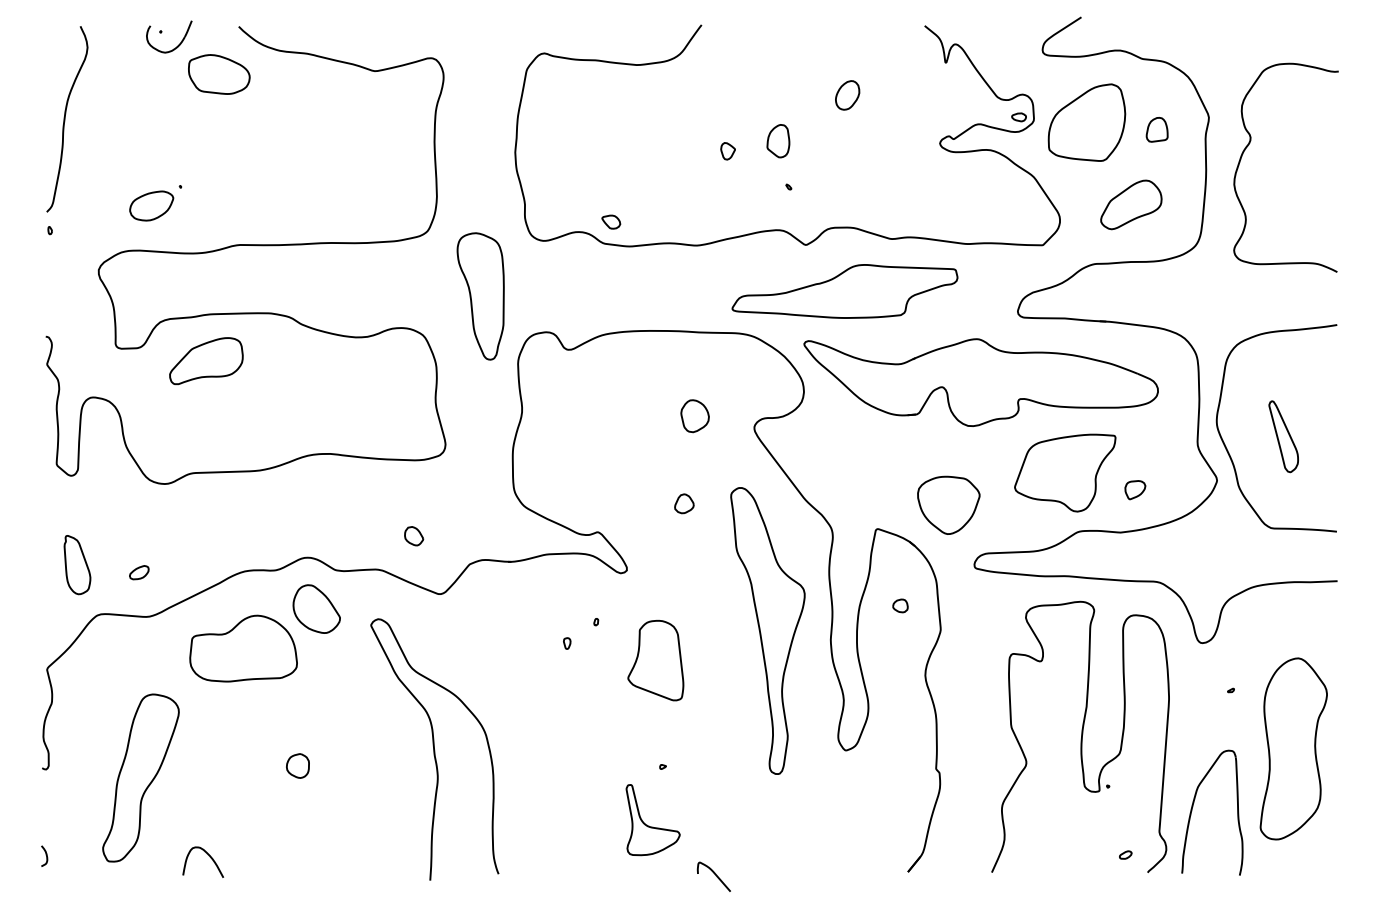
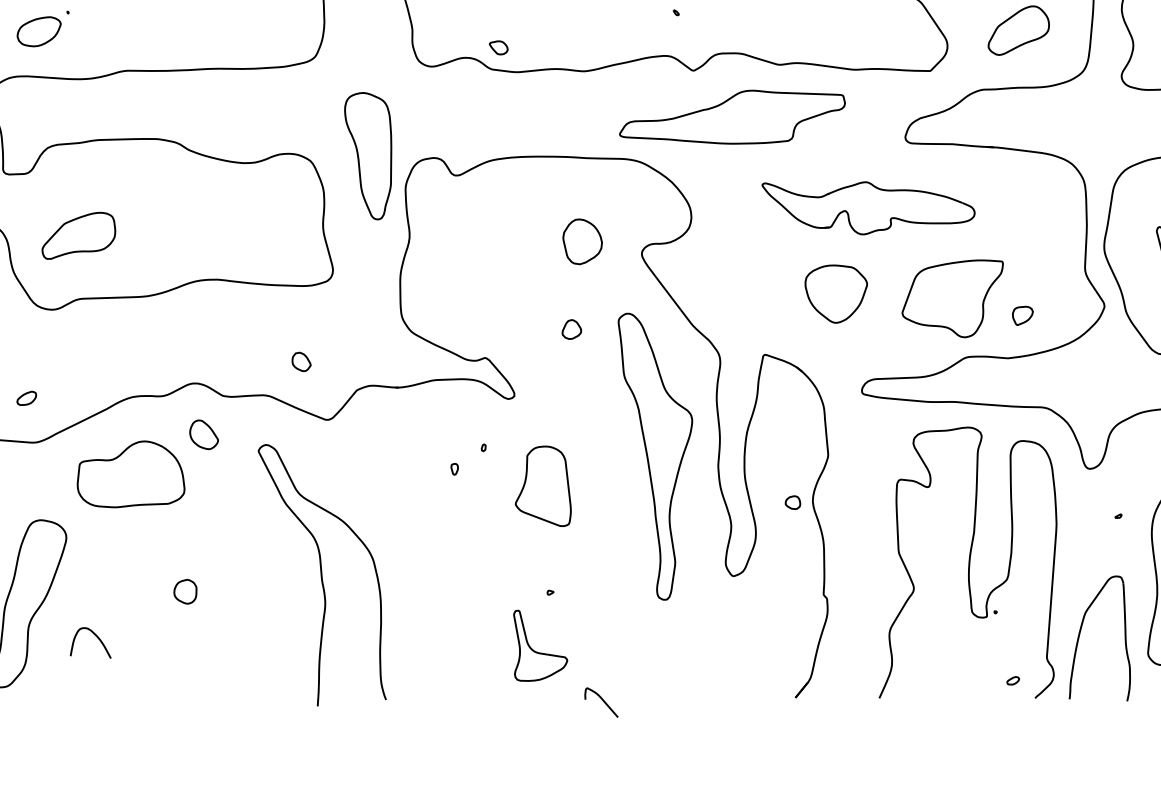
part: (480, 296) -> (367, 156), moved
part: (206, 361) -> (78, 236), moved
part: (980, 382) -> (867, 208), size x0.6
part: (694, 416) -> (581, 242), size x1.4
part: (948, 504) -> (835, 293), moved
part: (900, 605) -> (792, 502), moved
part: (316, 608) -> (203, 434), size x0.6
curve: (209, 857) -> (96, 638), moved

